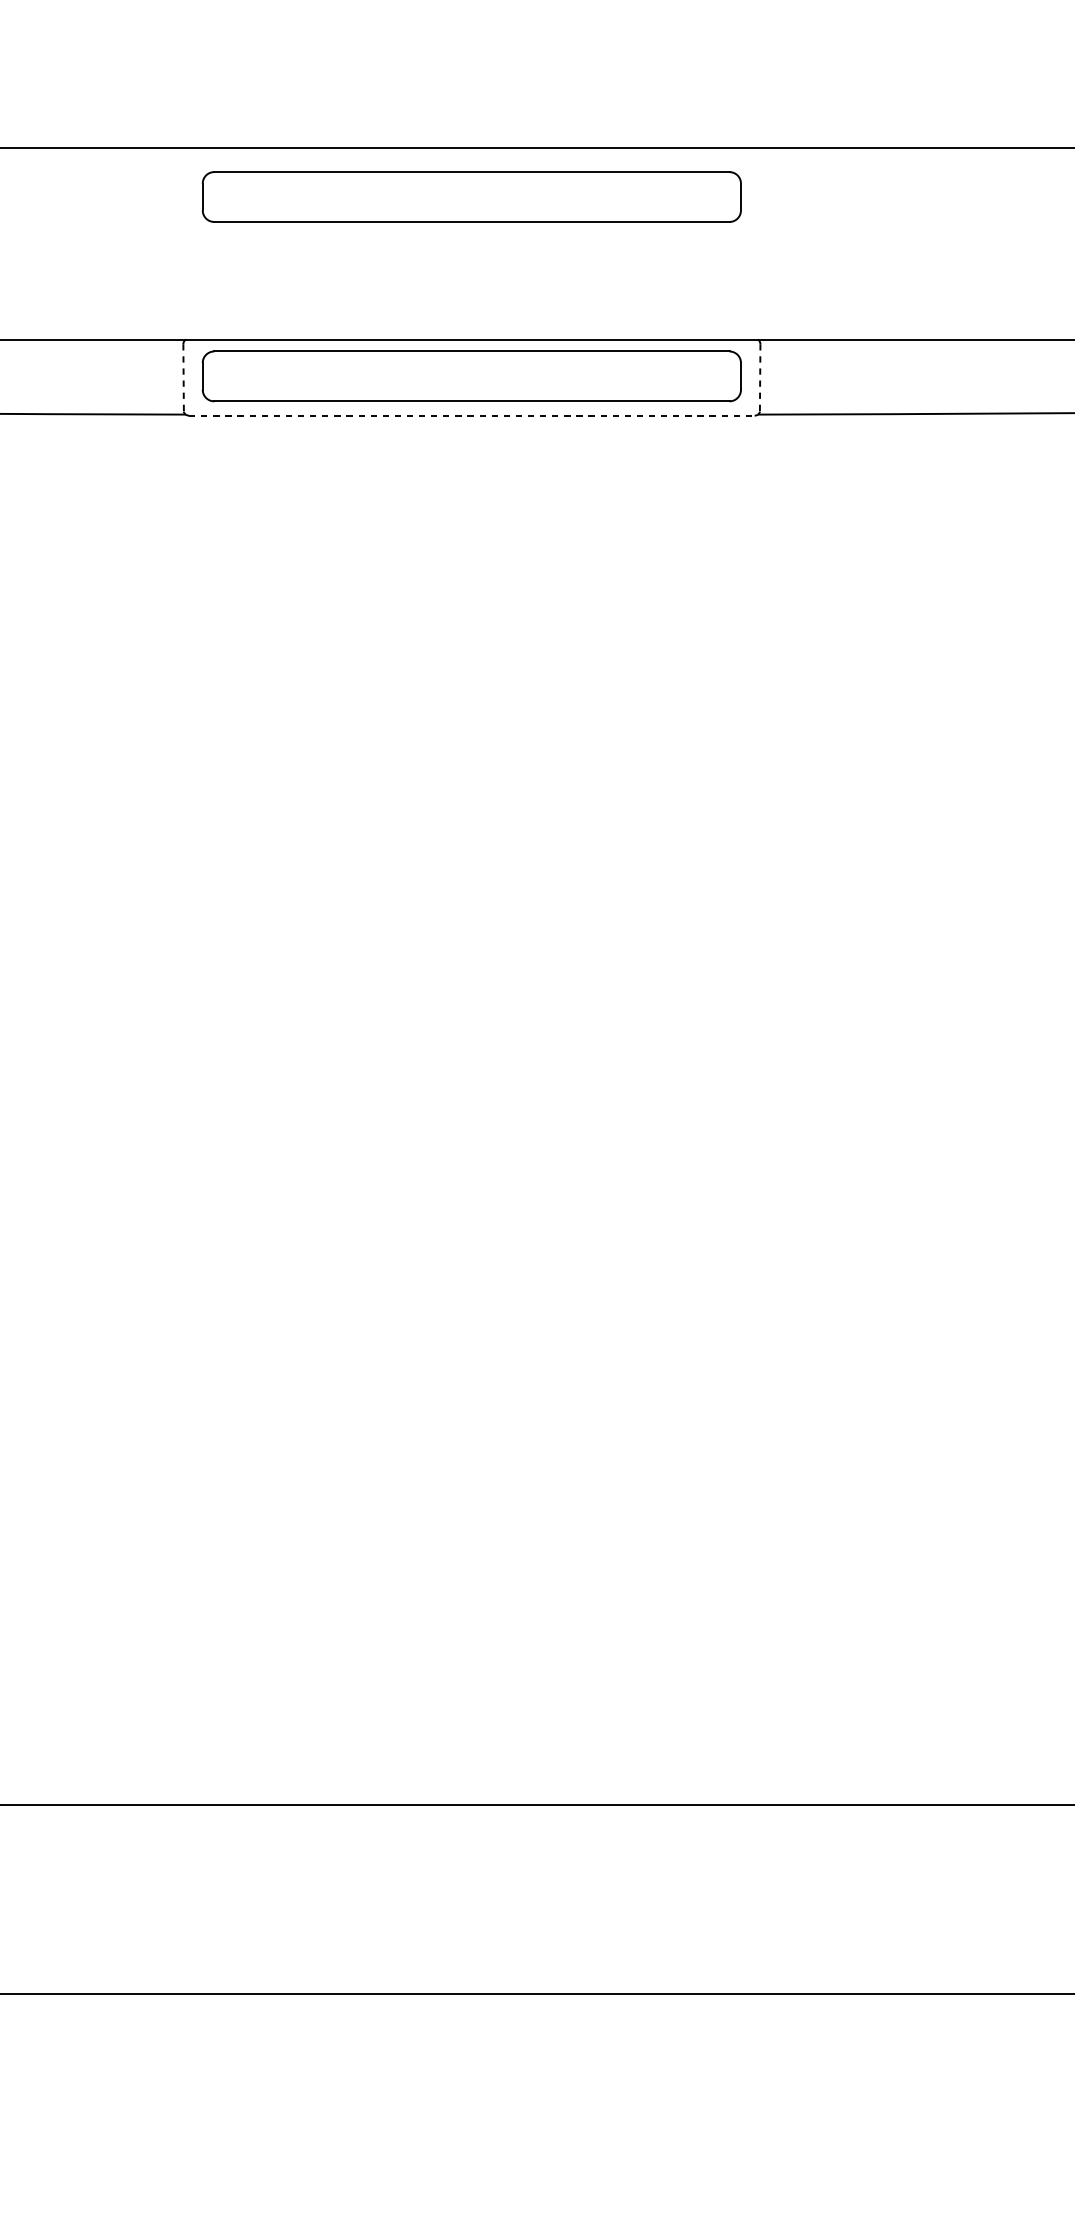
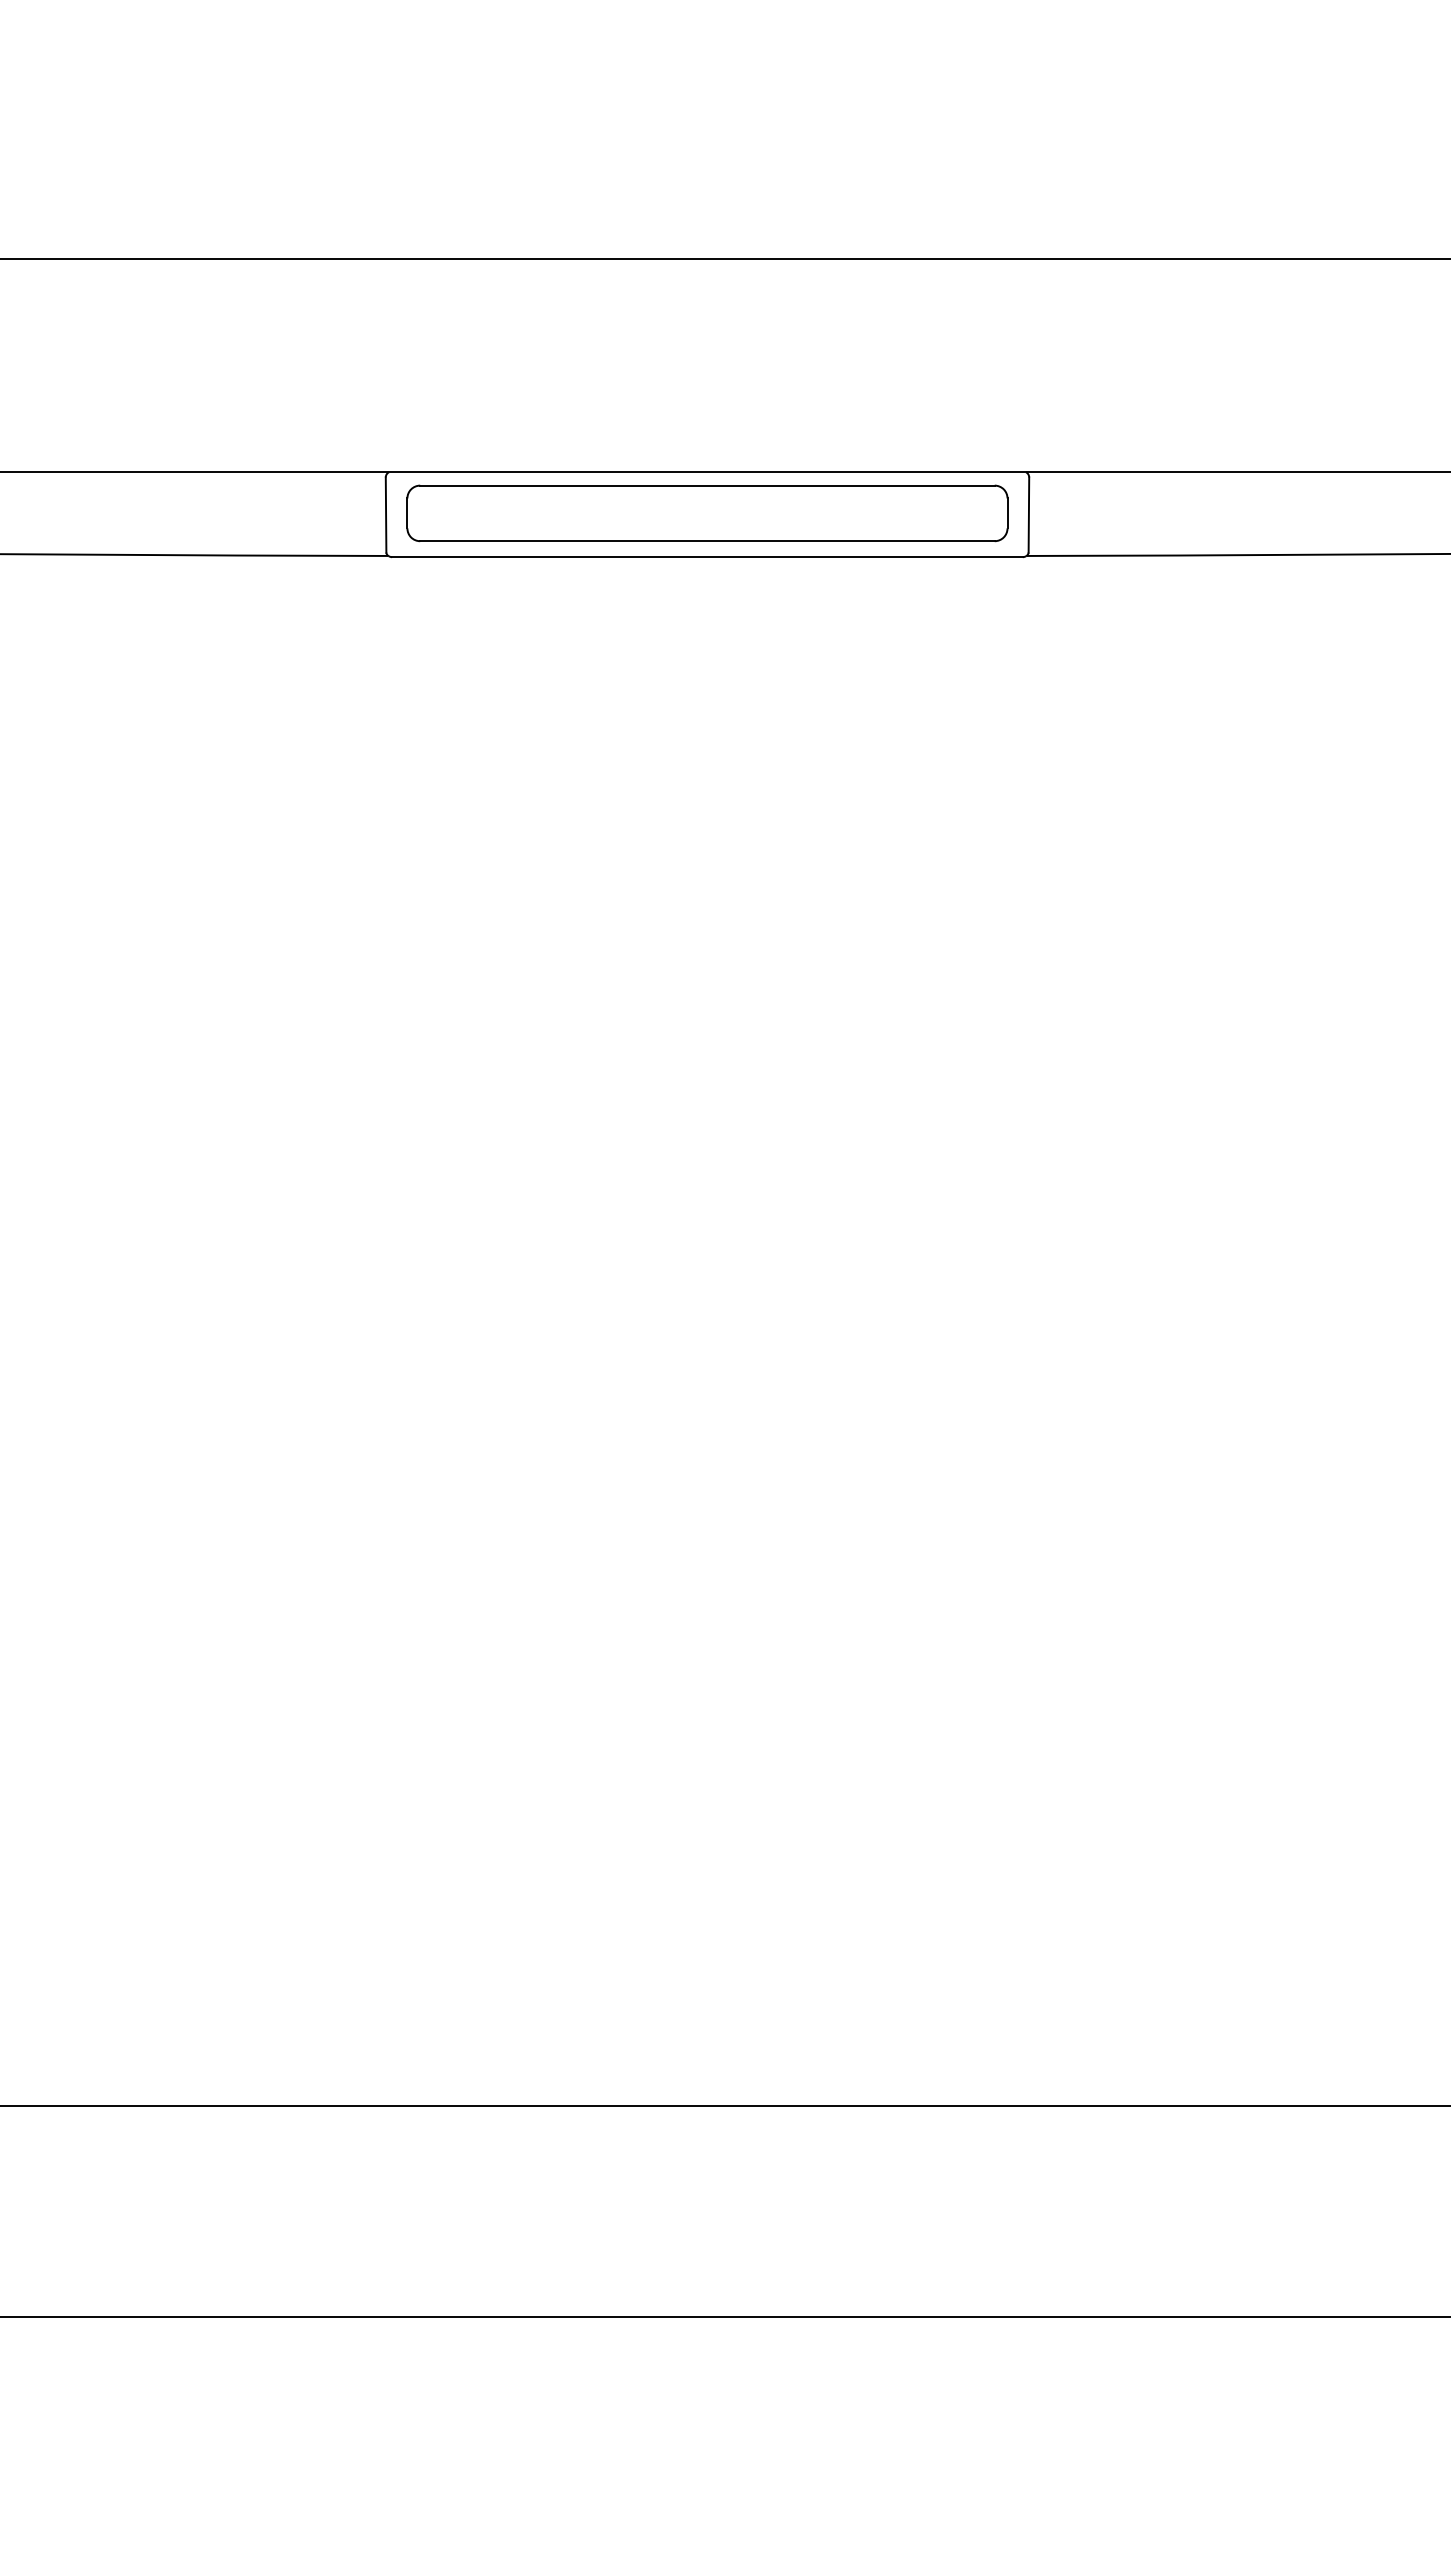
part: (471, 197) -> (707, 313), removed
line: (183, 378) -> (386, 515), dashed -> solid
line: (759, 378) -> (1028, 515), dashed -> solid
line: (472, 415) -> (708, 557), dashed -> solid

